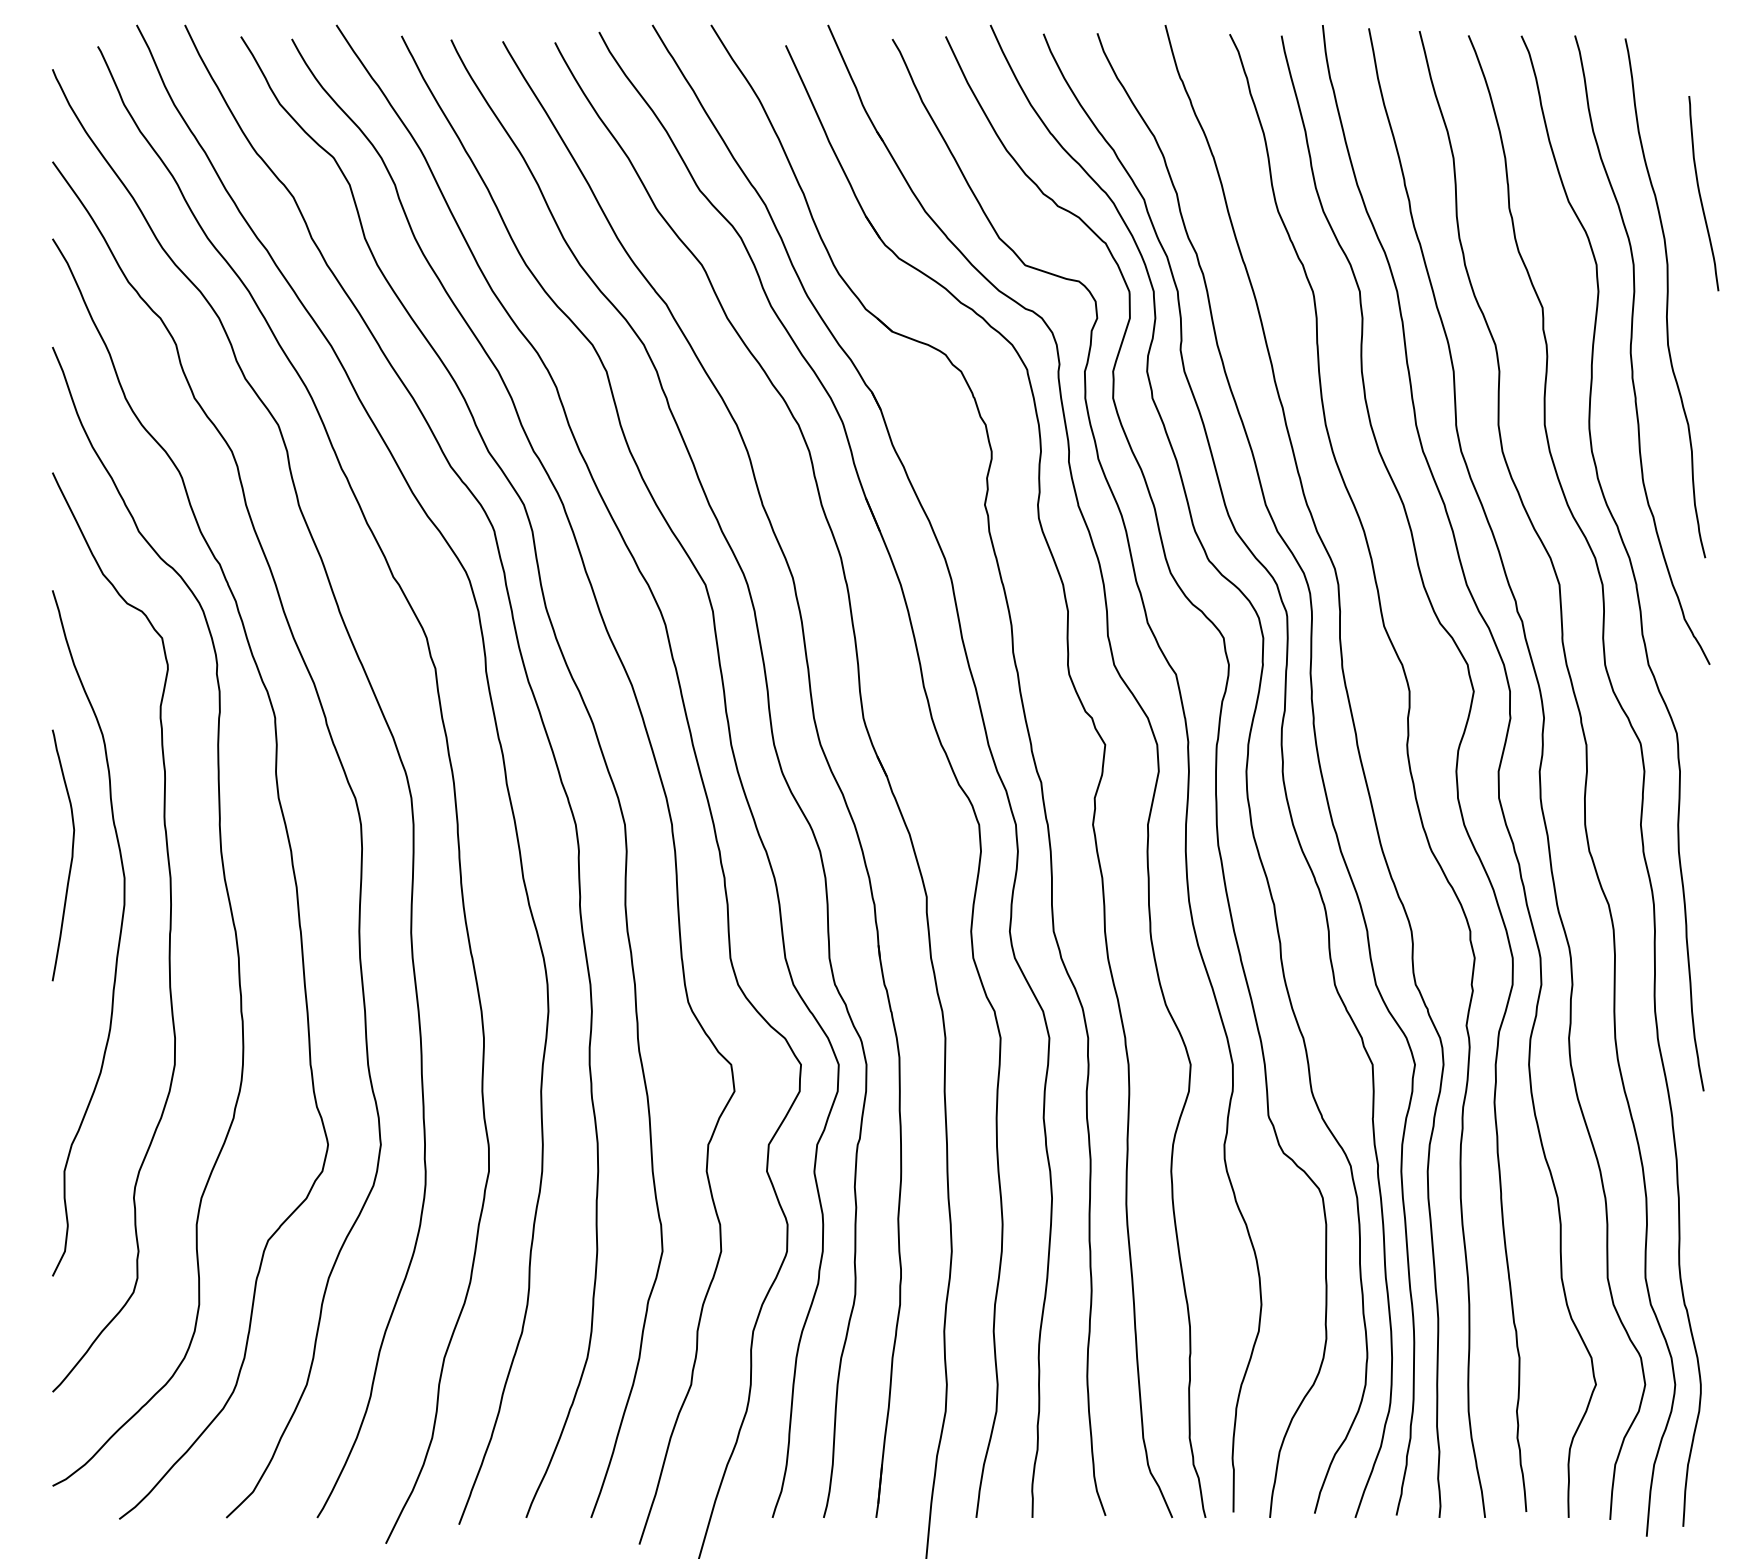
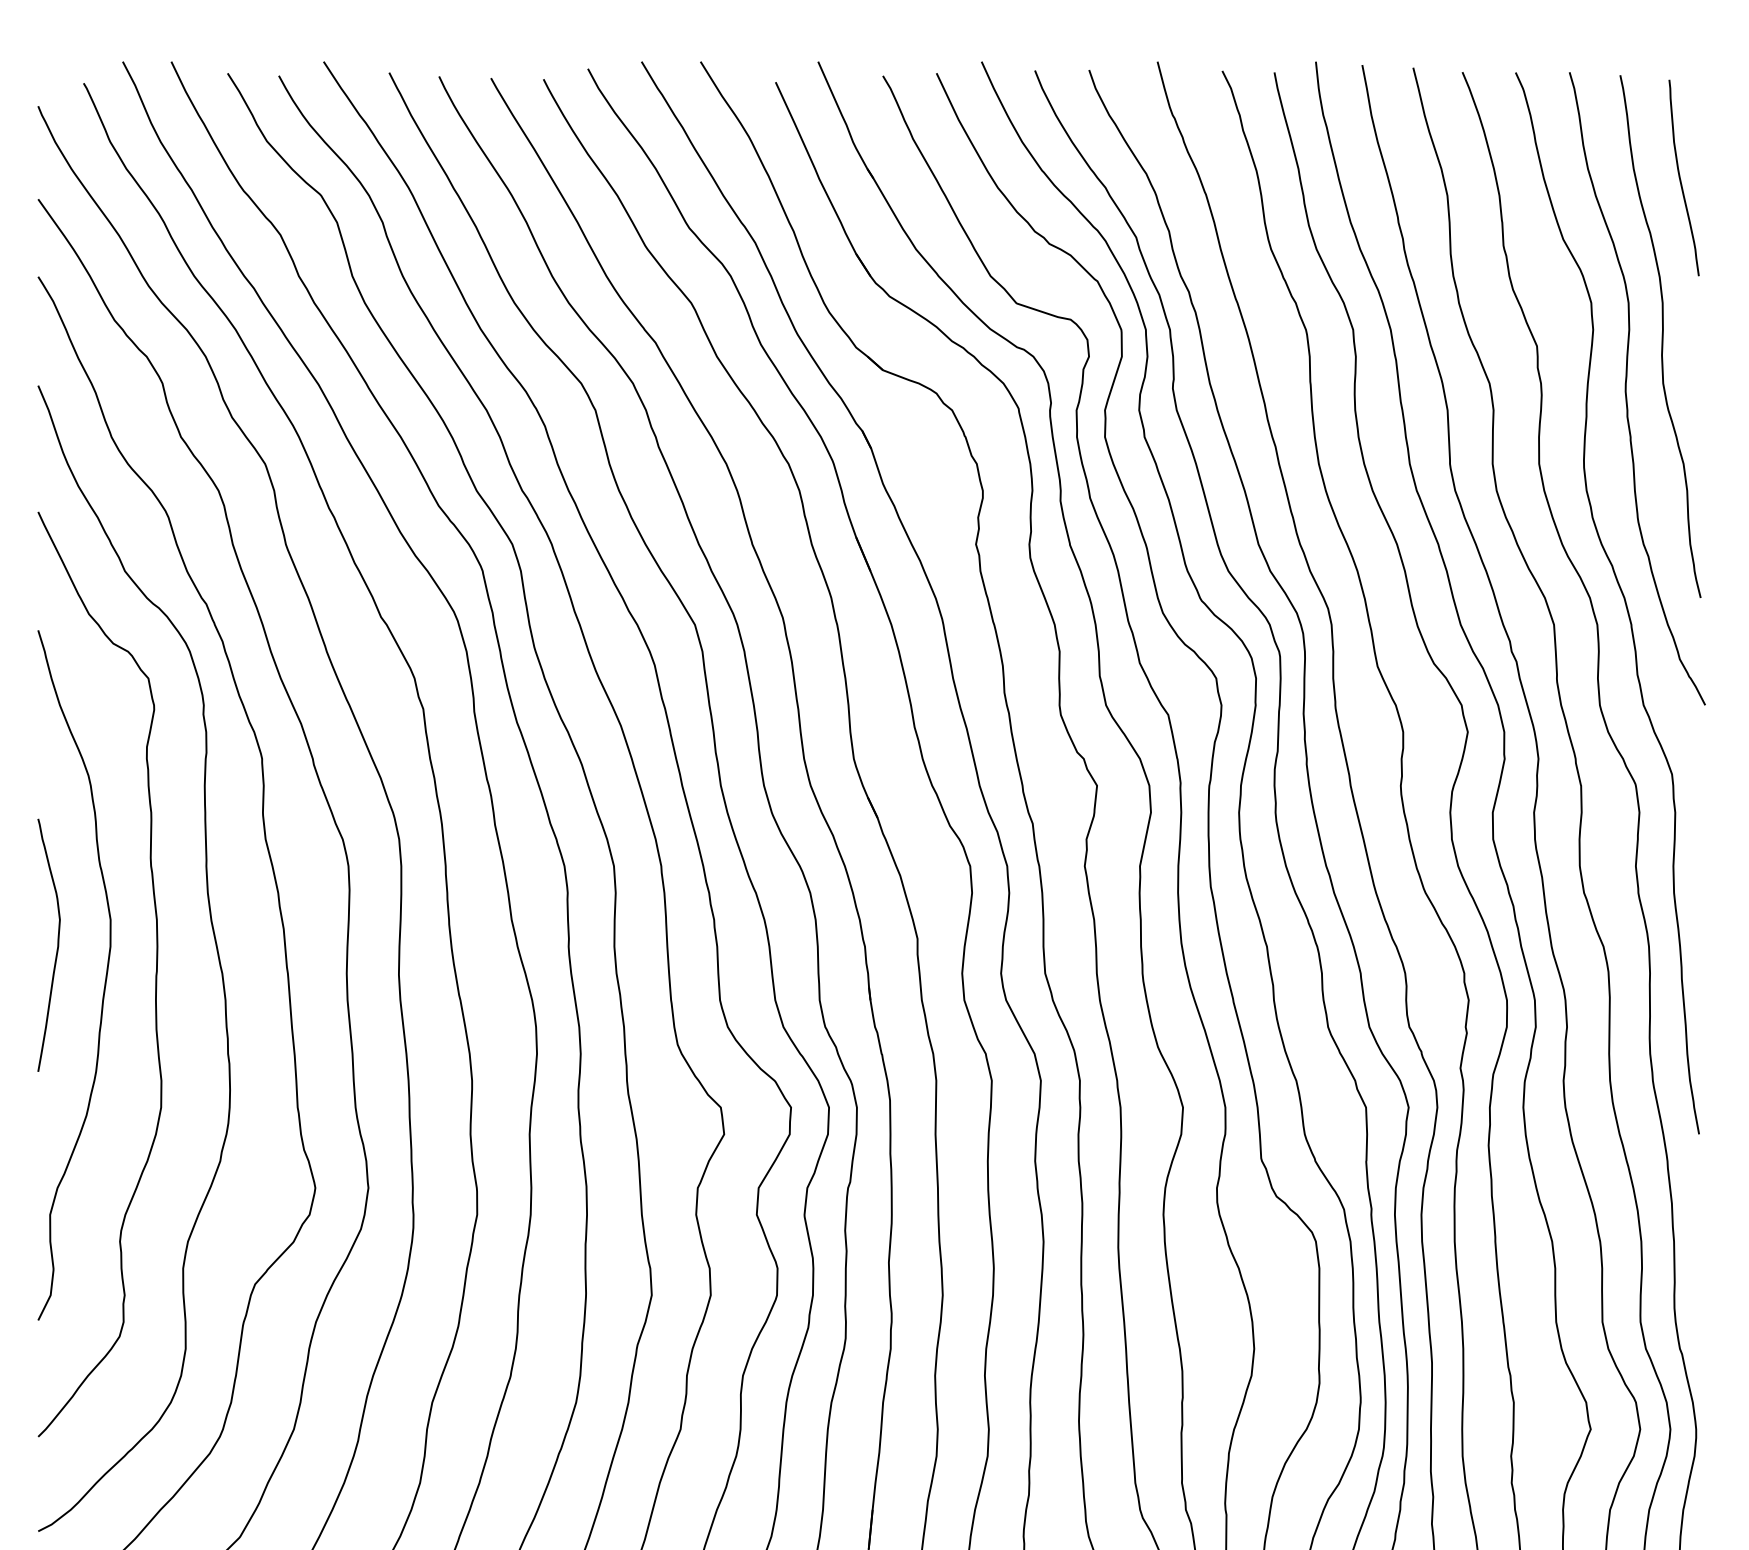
curve: (1700, 193) -> (1680, 177), moved
curve: (71, 855) -> (57, 945), moved

